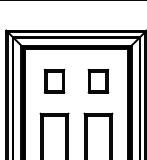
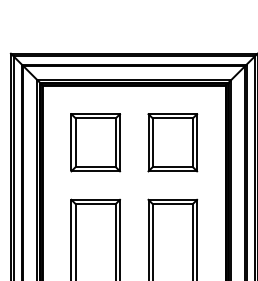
part: (54, 81) -> (95, 143), size x1.43
part: (98, 81) -> (172, 143), size x1.43

